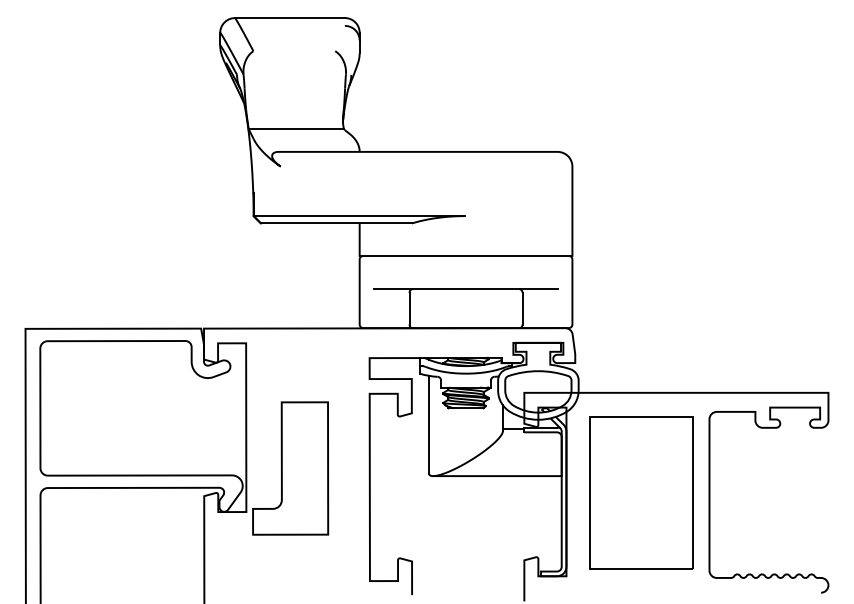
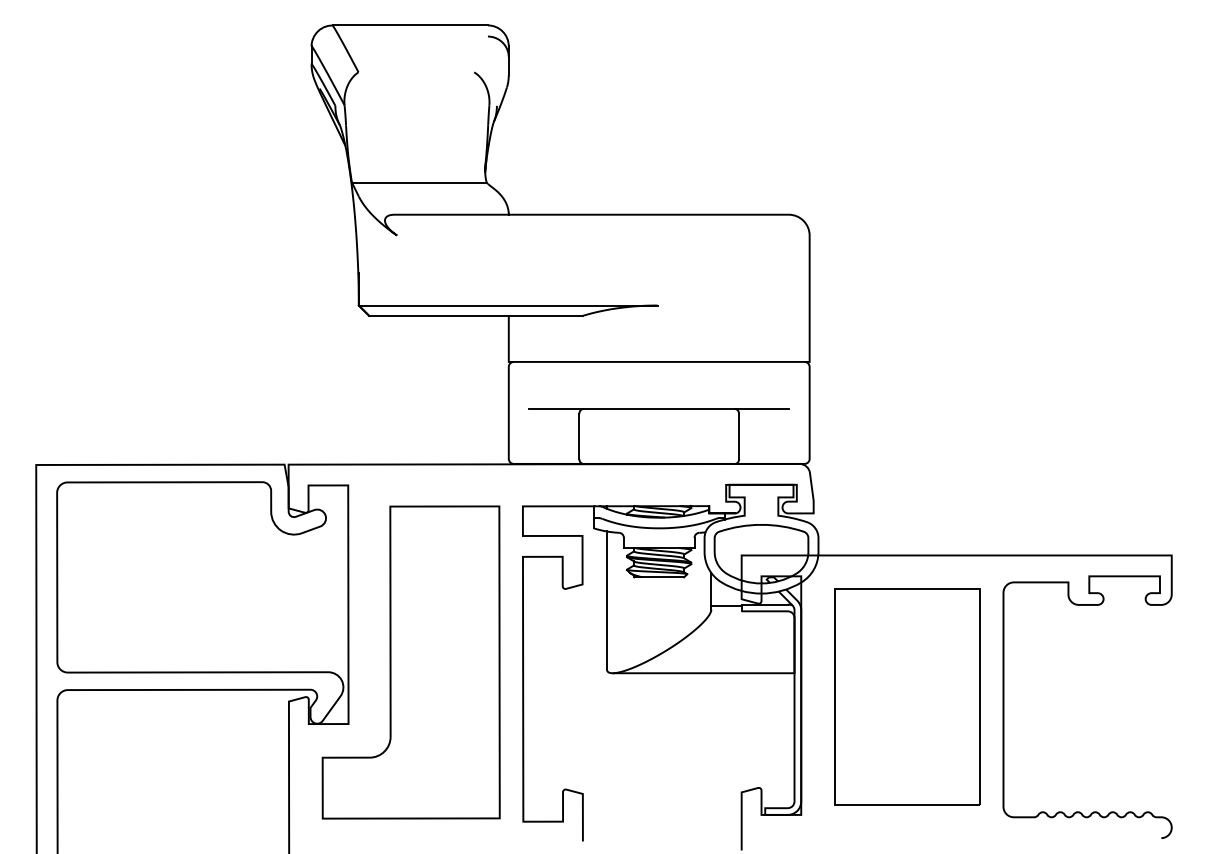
part: (290, 468) -> (410, 662), size x1.67

